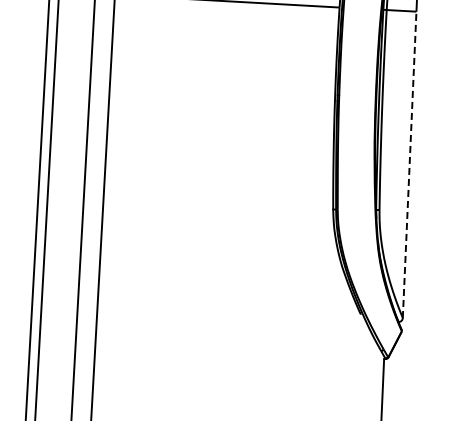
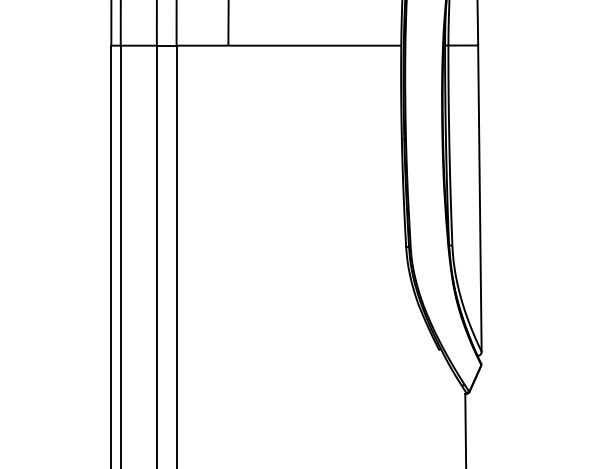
line: (409, 164) -> (479, 198), dashed -> solid

